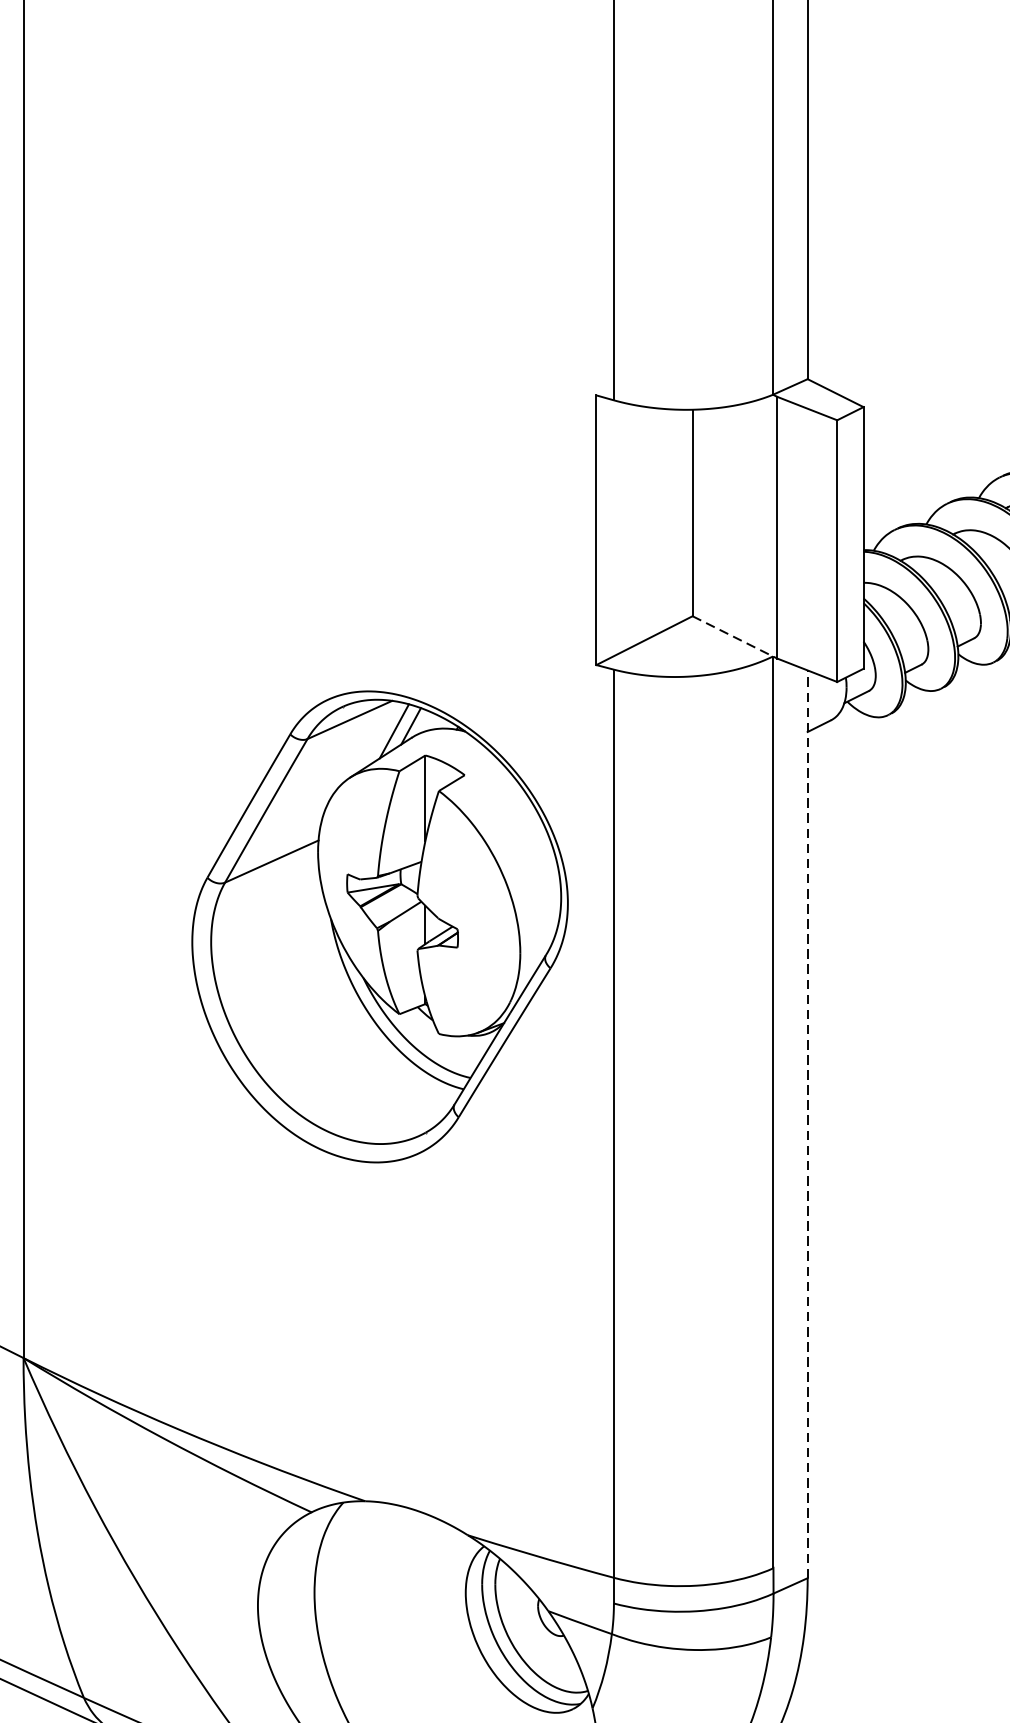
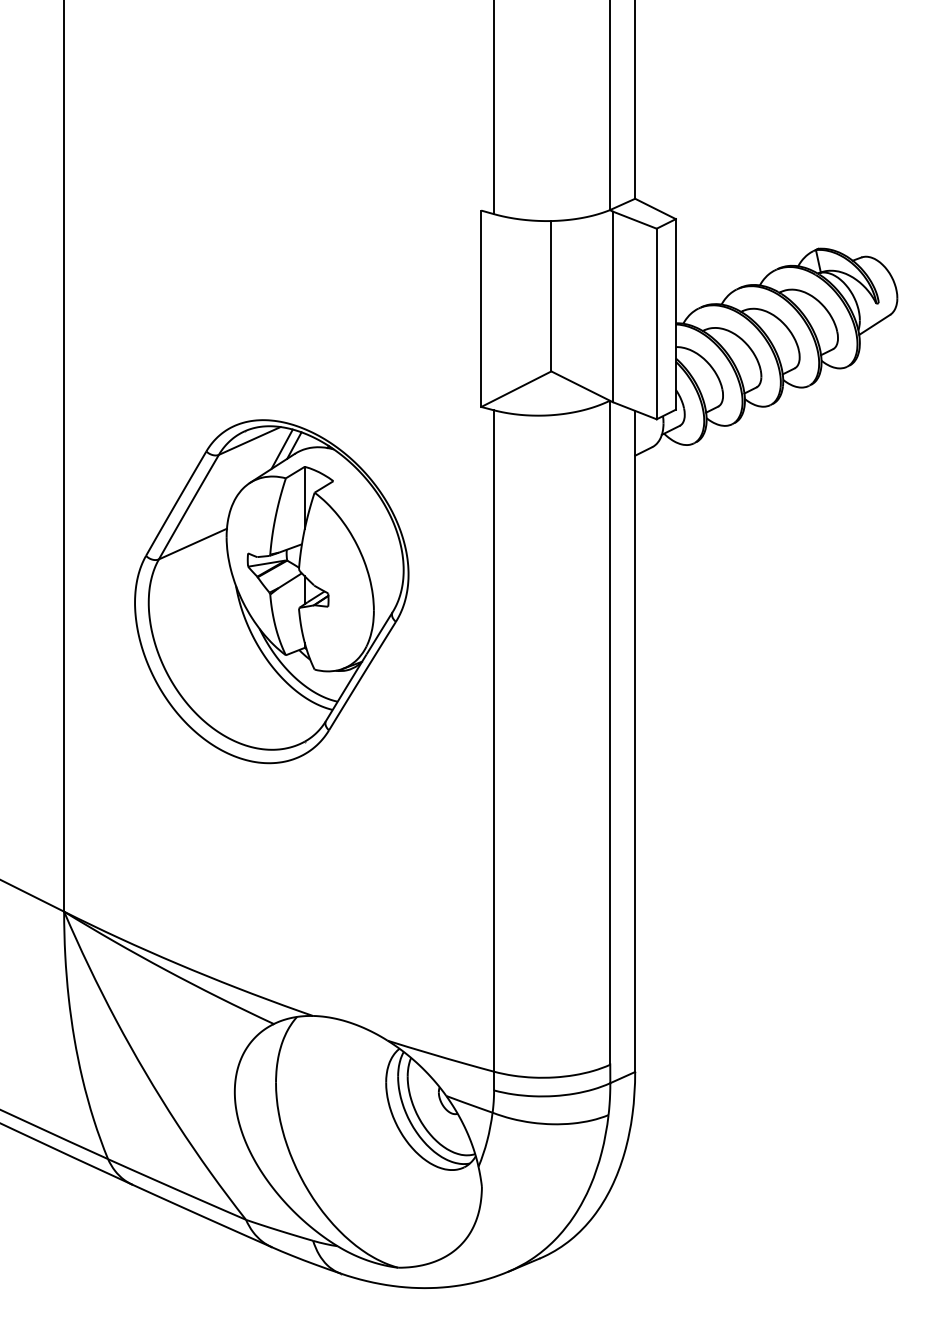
line: (735, 638) -> (582, 387), dashed -> solid
part: (379, 926) -> (271, 591), moved
line: (808, 1124) -> (635, 741), dashed -> solid

